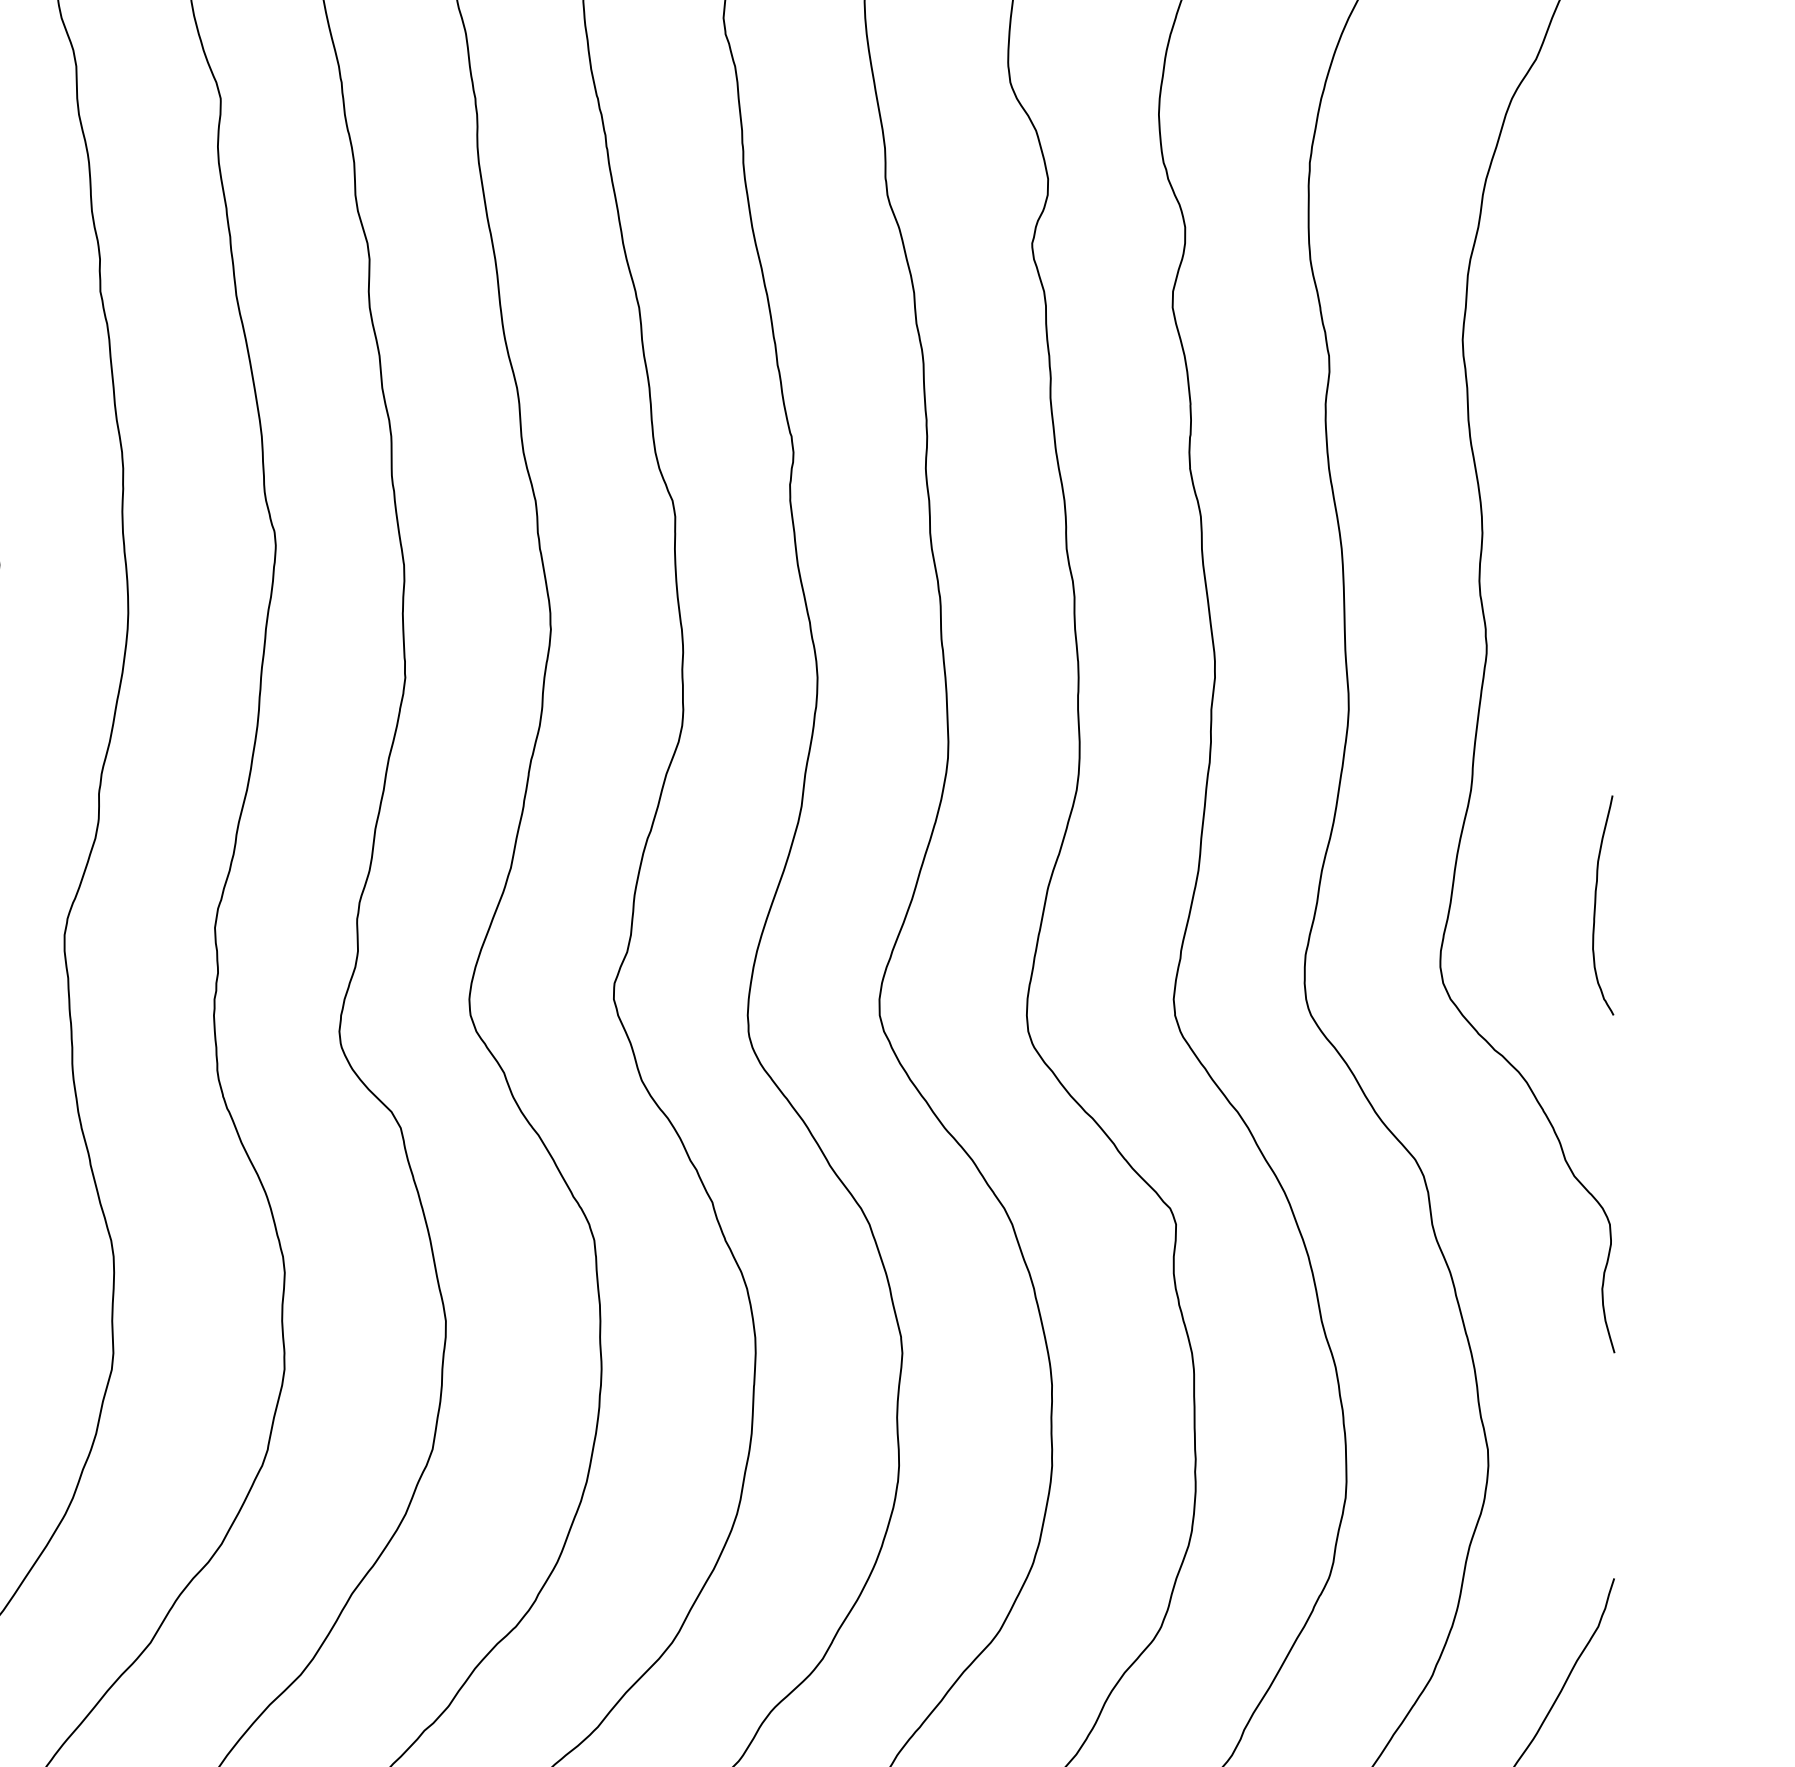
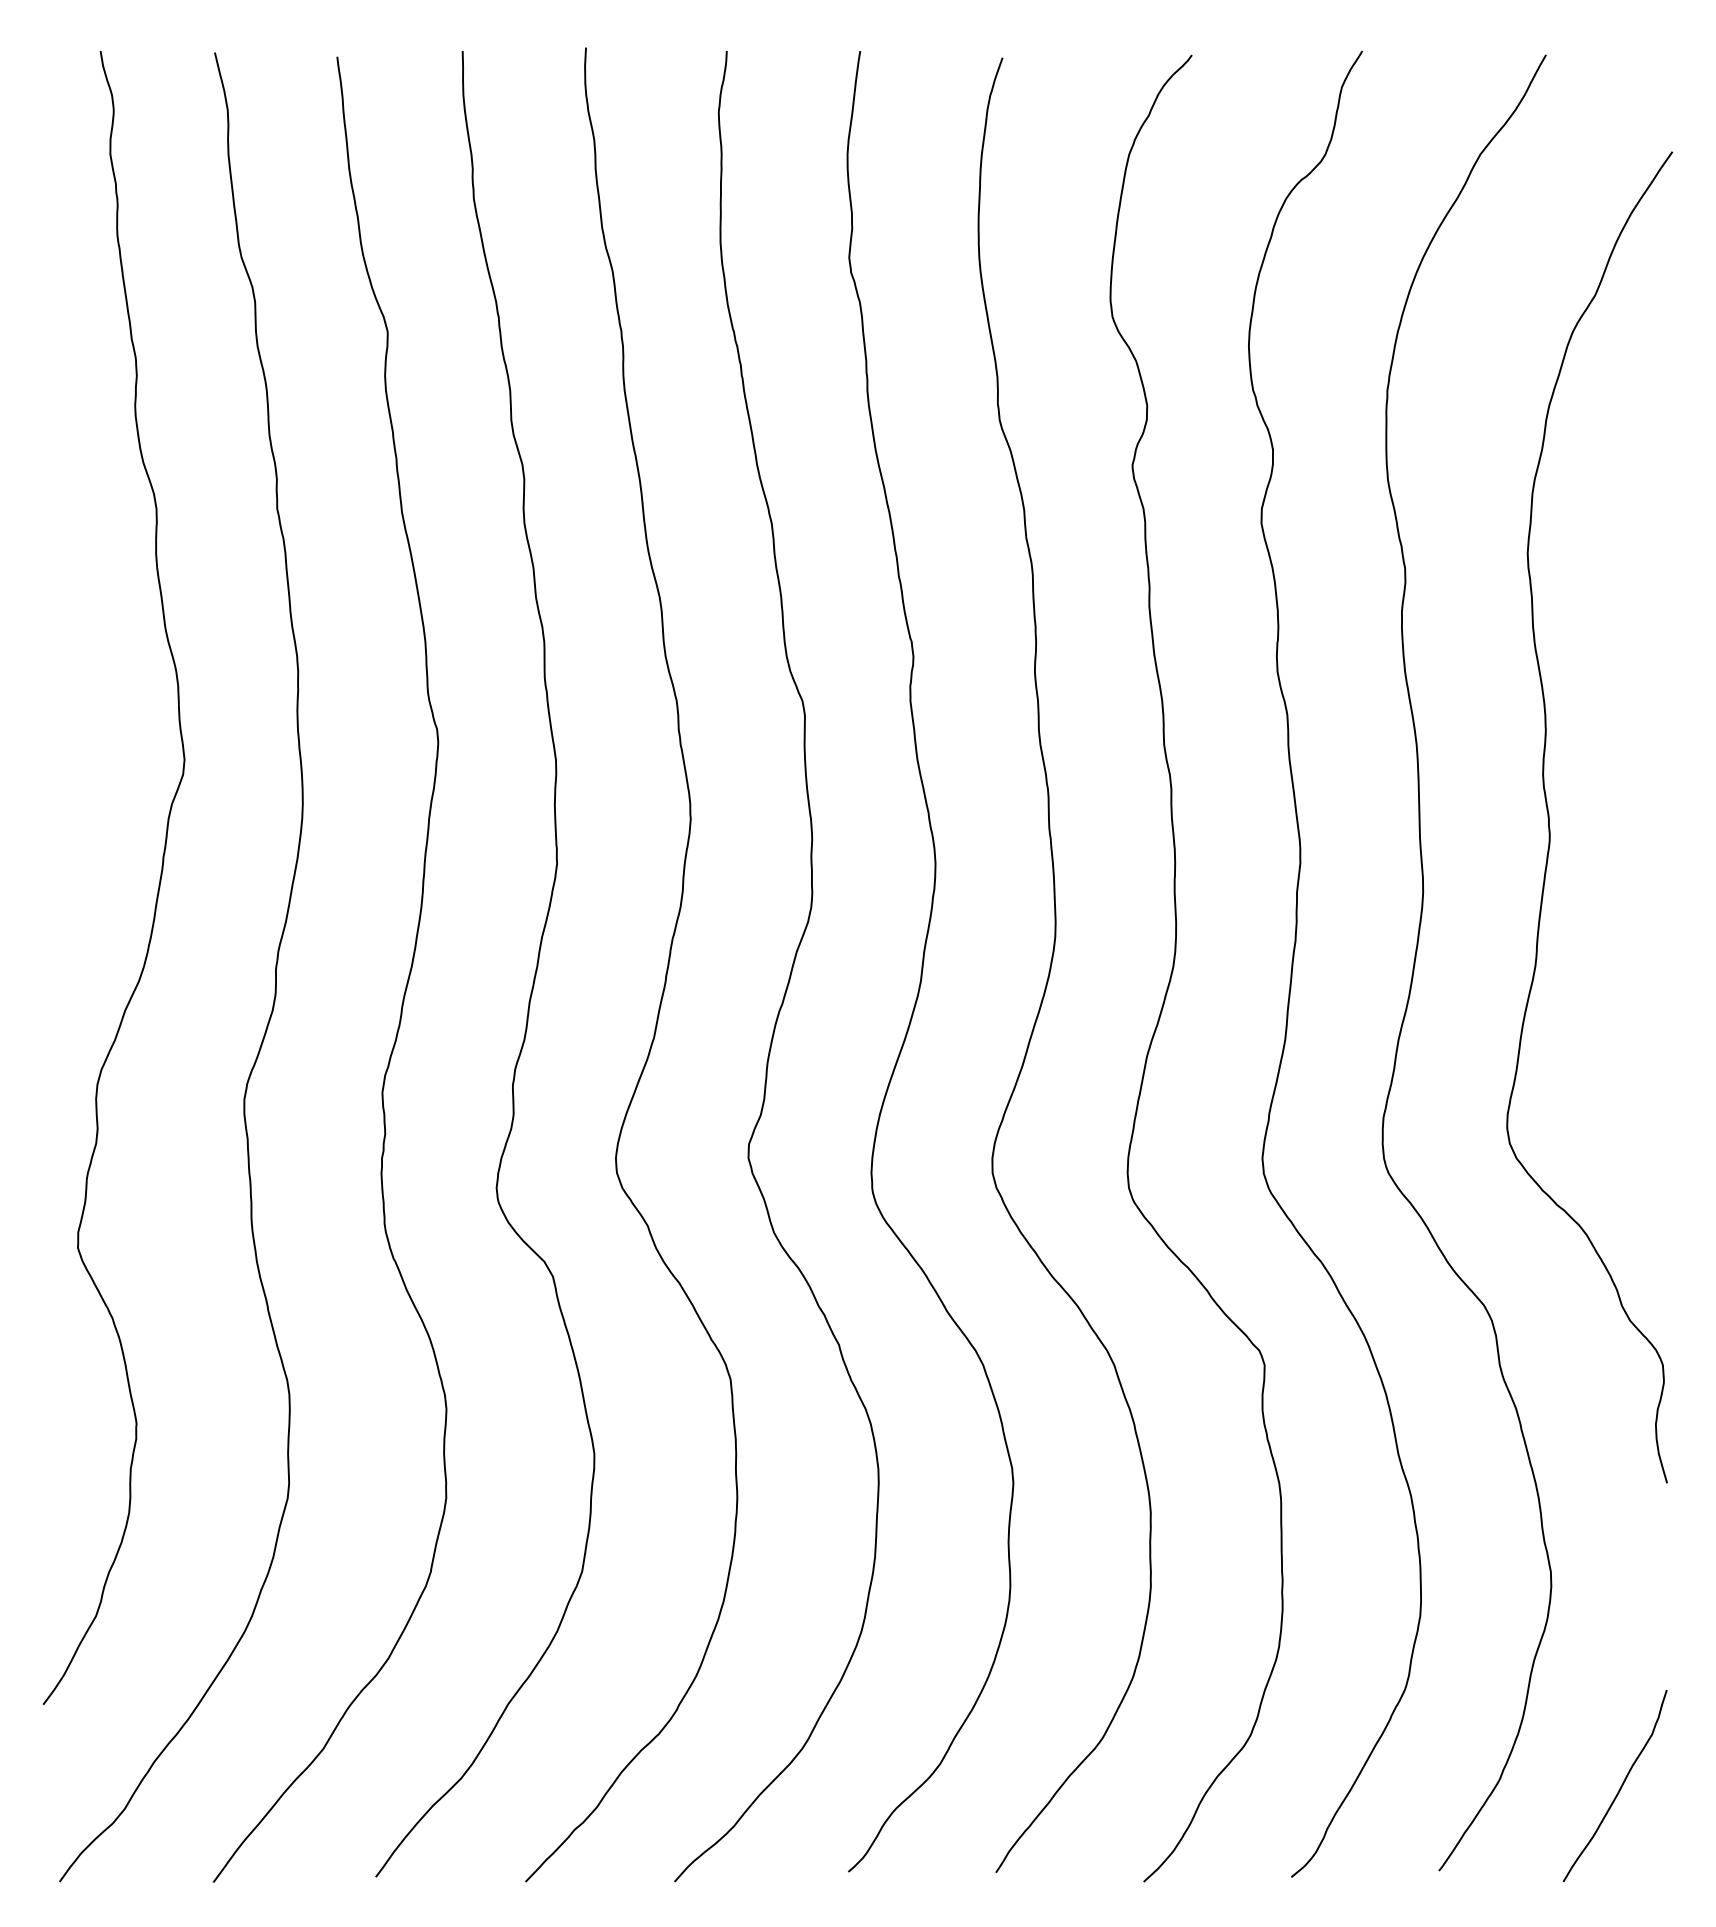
curve: (1596, 905) -> (1650, 1072), removed

